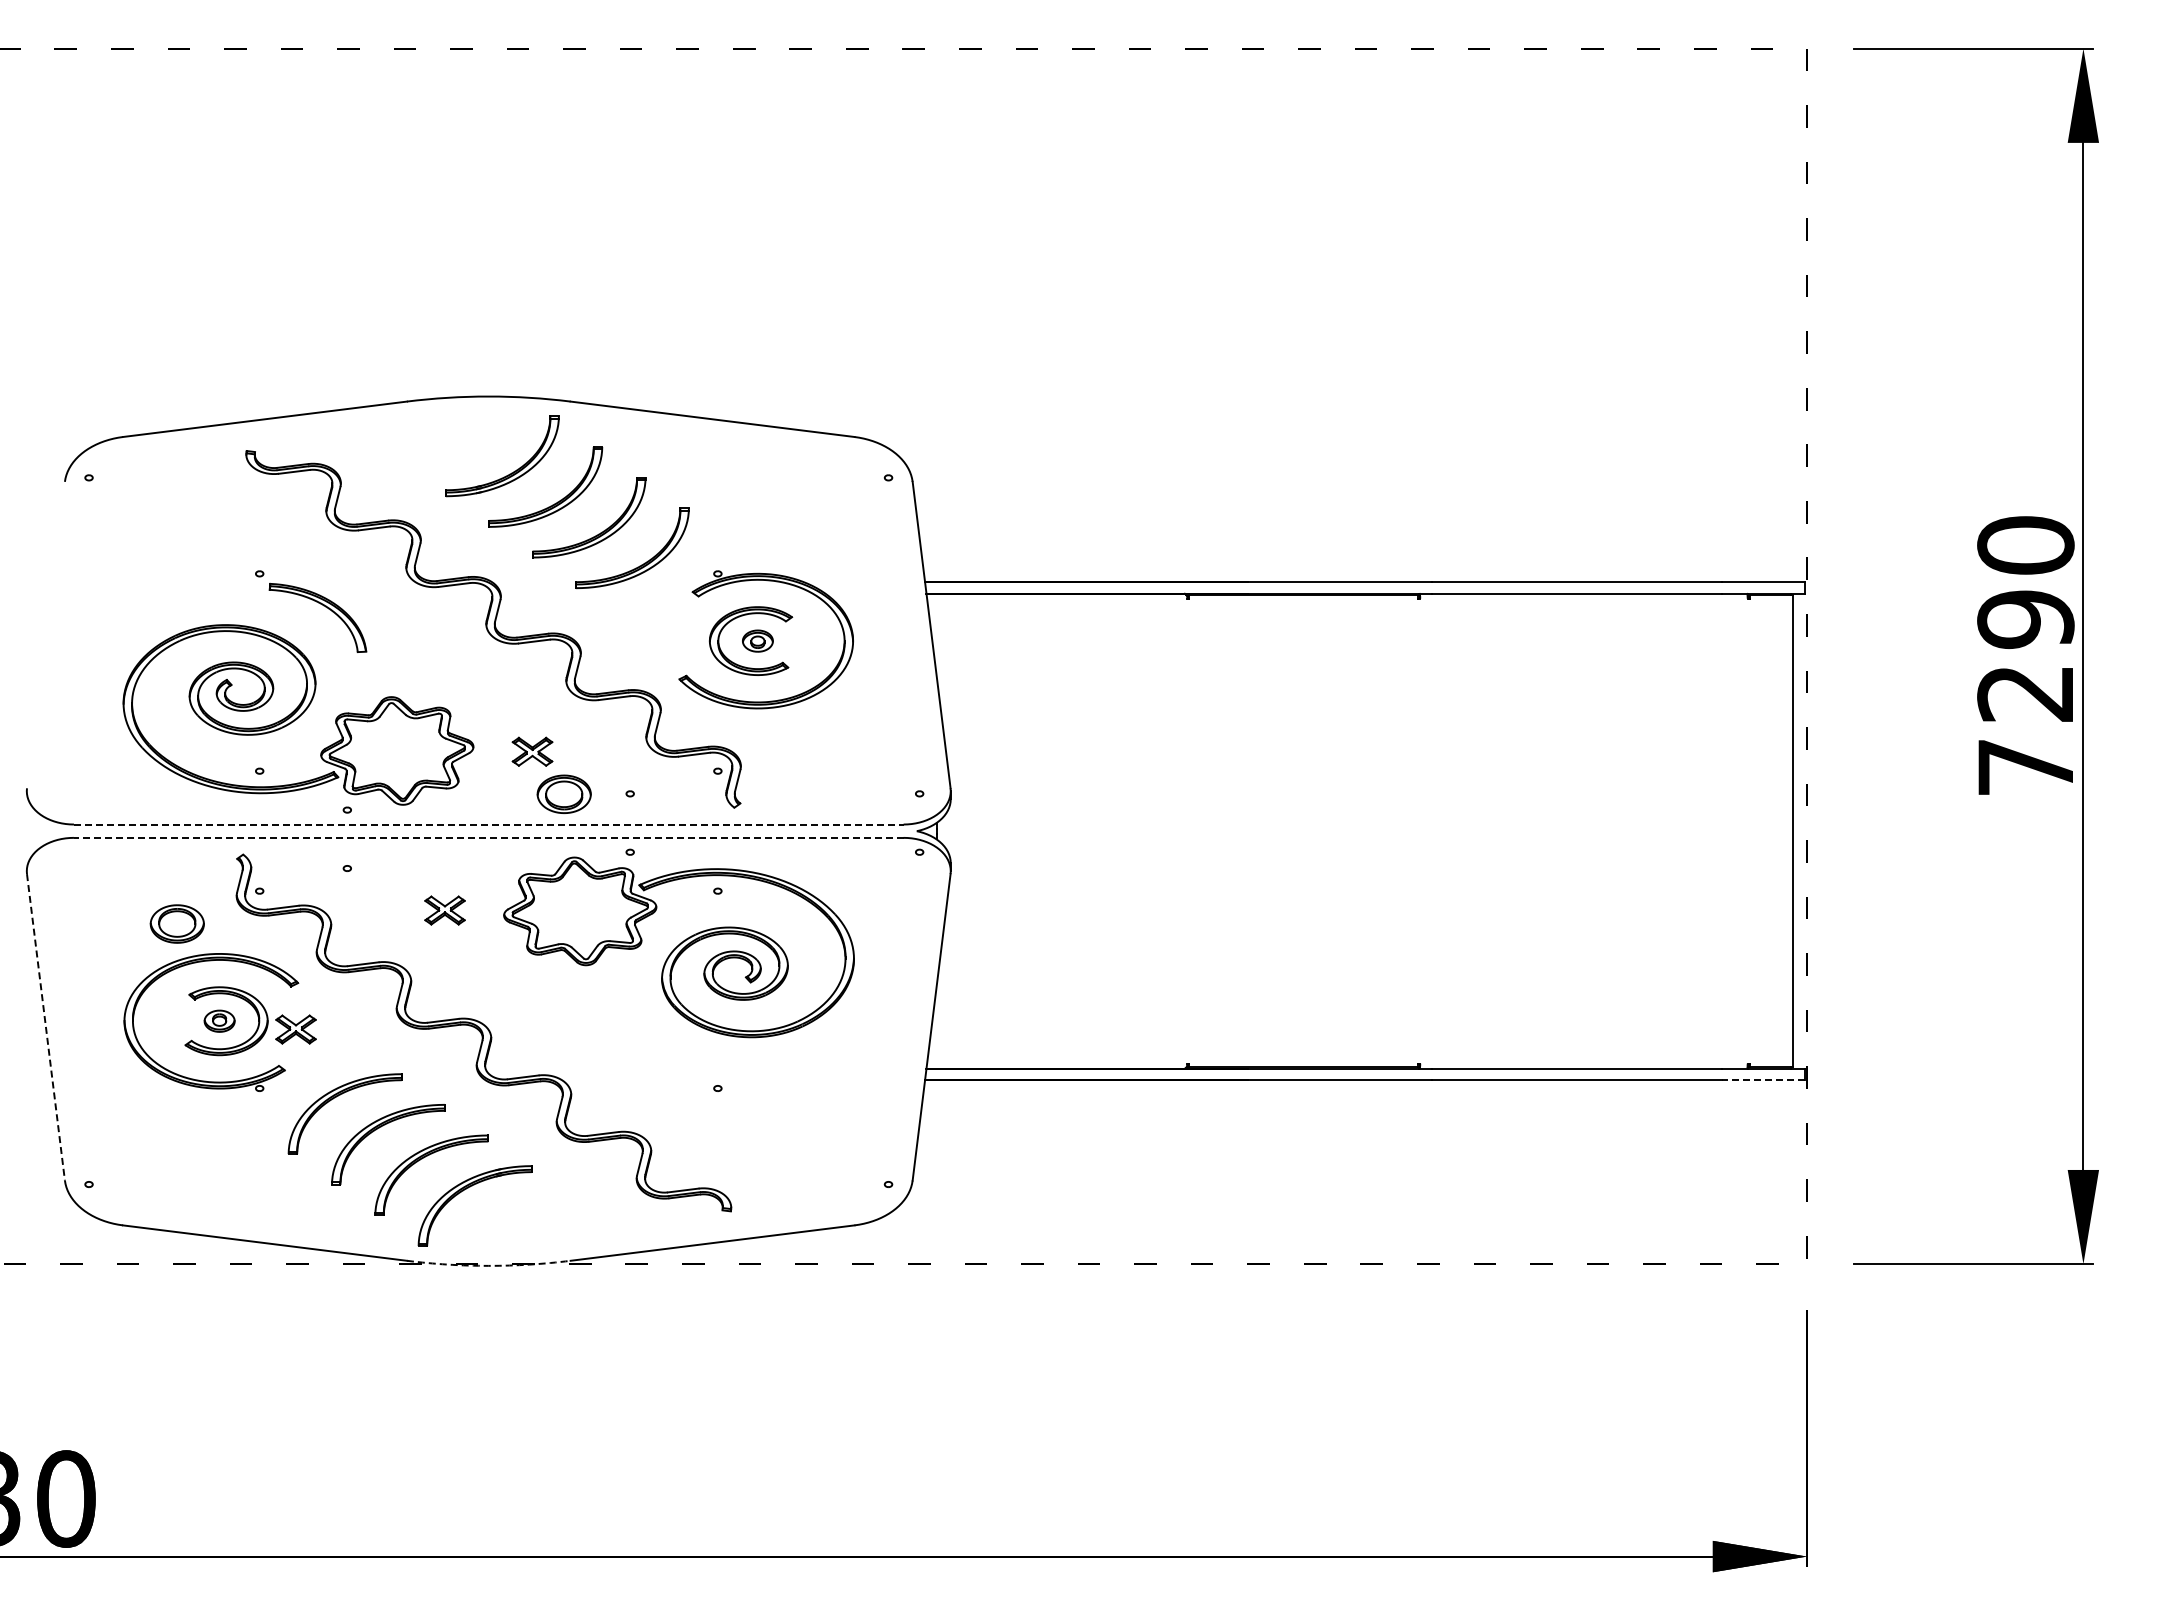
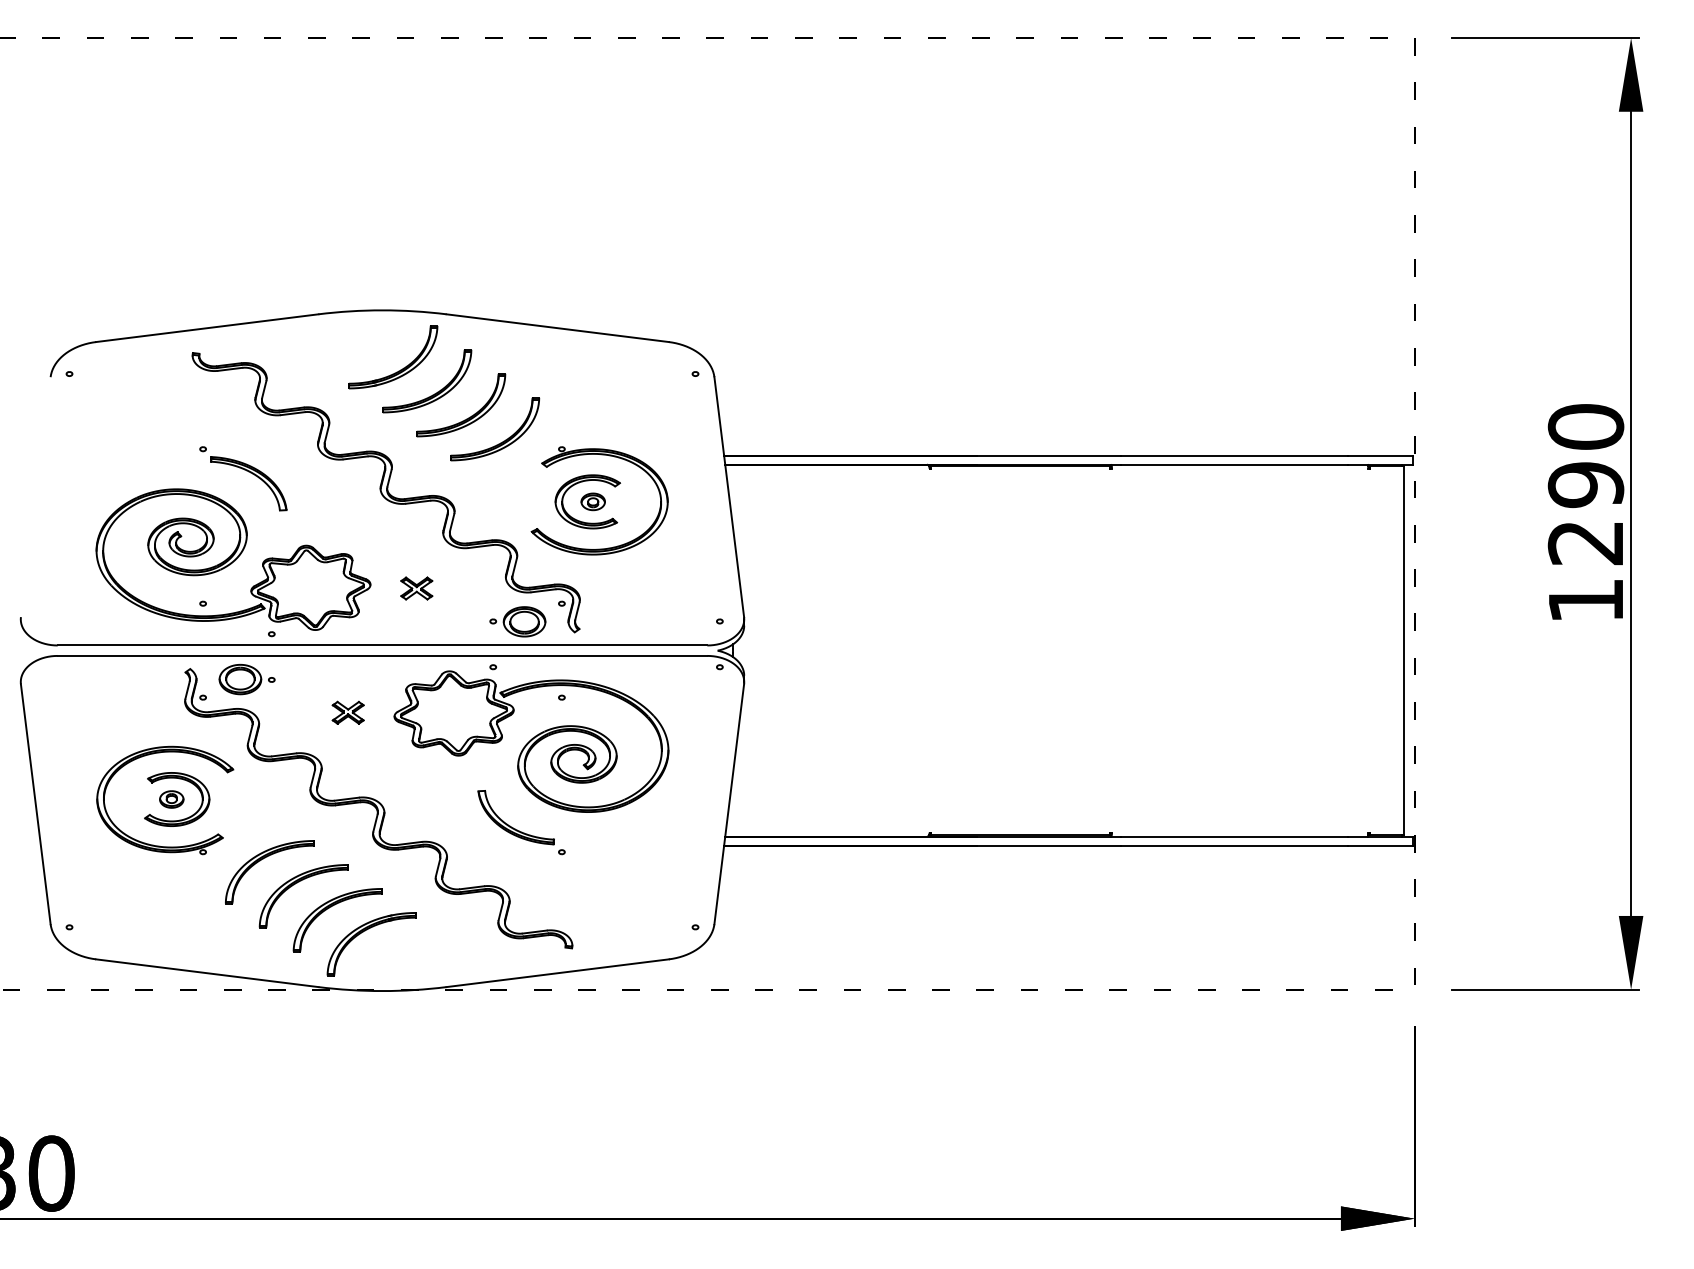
text: (2025, 767) -> (1585, 600), 7290 -> 1290
part: (563, 793) -> (524, 621), moved
line: (488, 824) -> (382, 645), dashed -> solid
line: (488, 837) -> (382, 655), dashed -> solid
part: (176, 923) -> (239, 679), moved
line: (46, 1027) -> (36, 804), dashed -> solid
part: (295, 1029) -> (231, 805), removed
part: (653, 1055) -> (511, 826), added
line: (1763, 1080) -> (1380, 845), dashed -> solid
arc: (488, 1265) -> (382, 990), dashed -> solid

